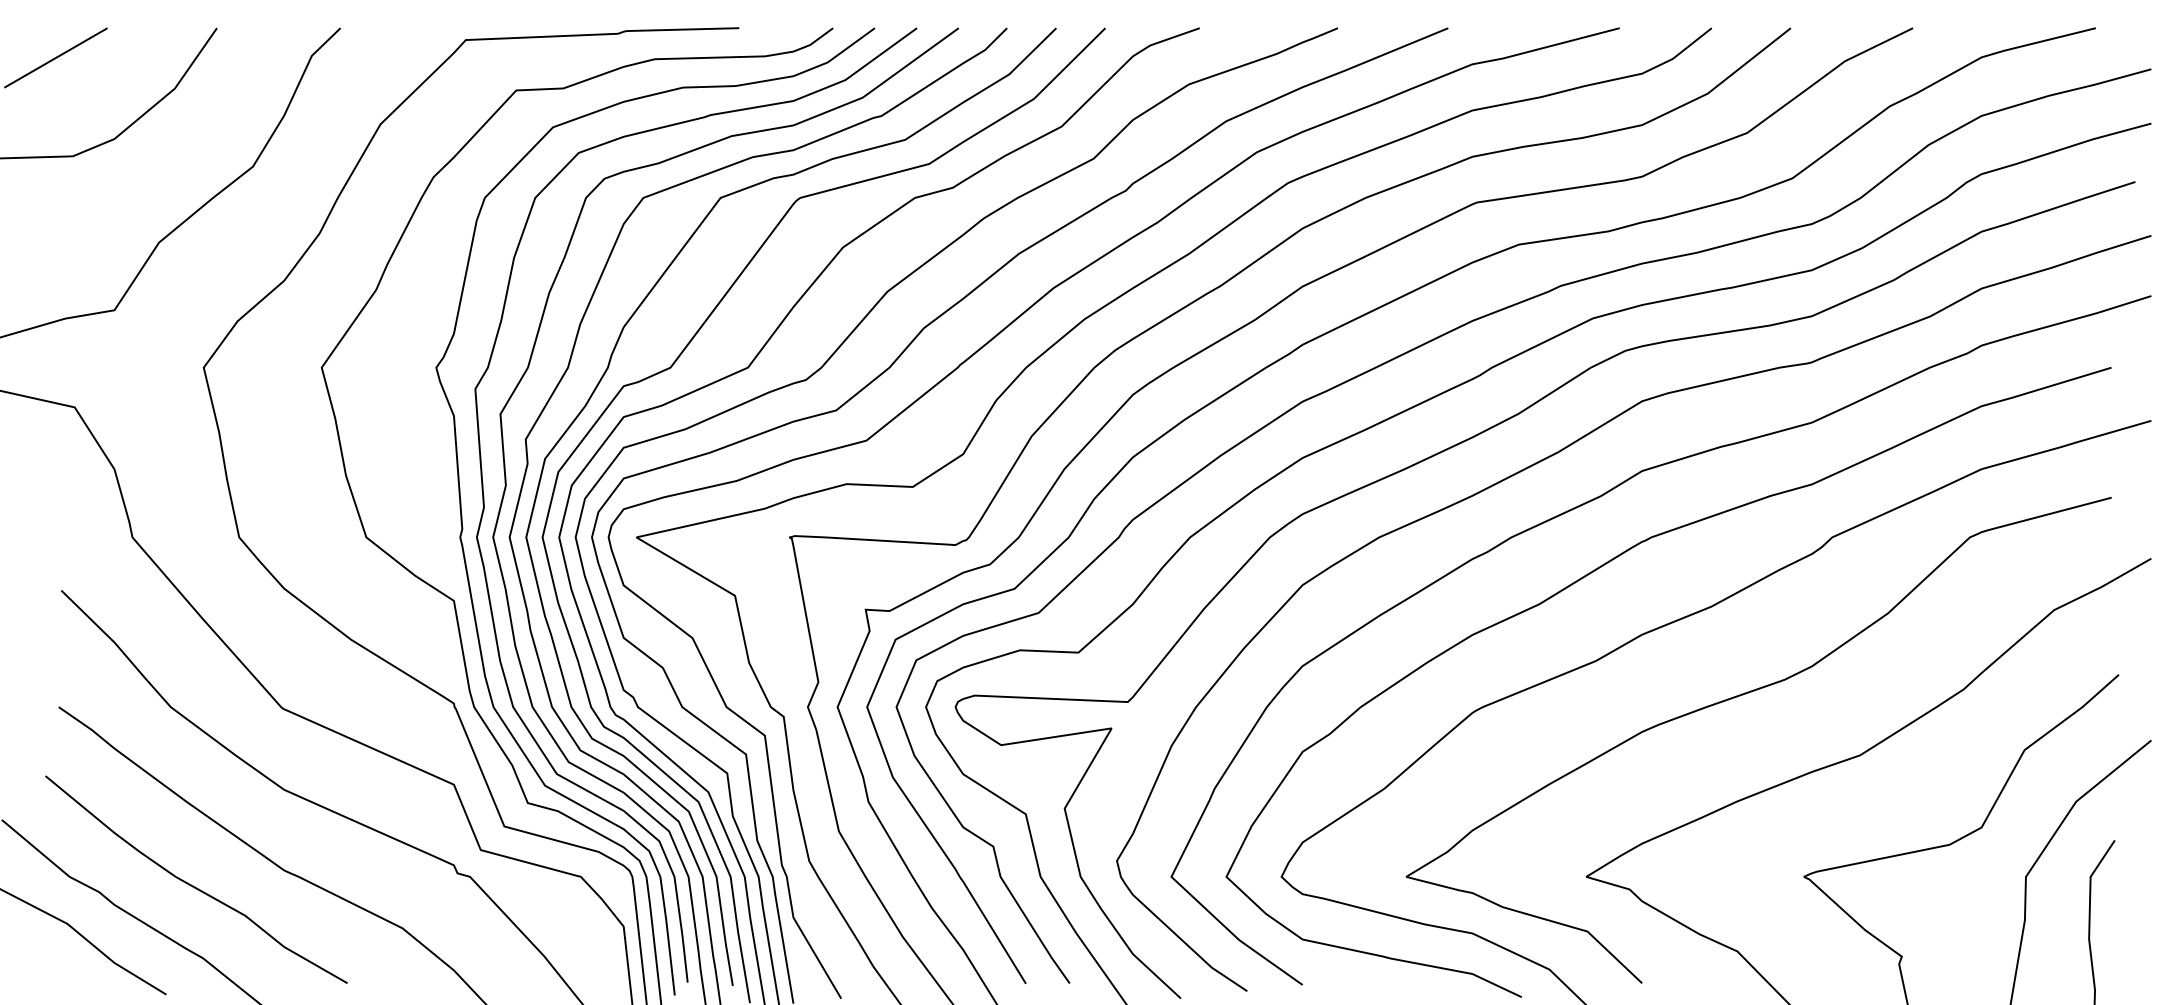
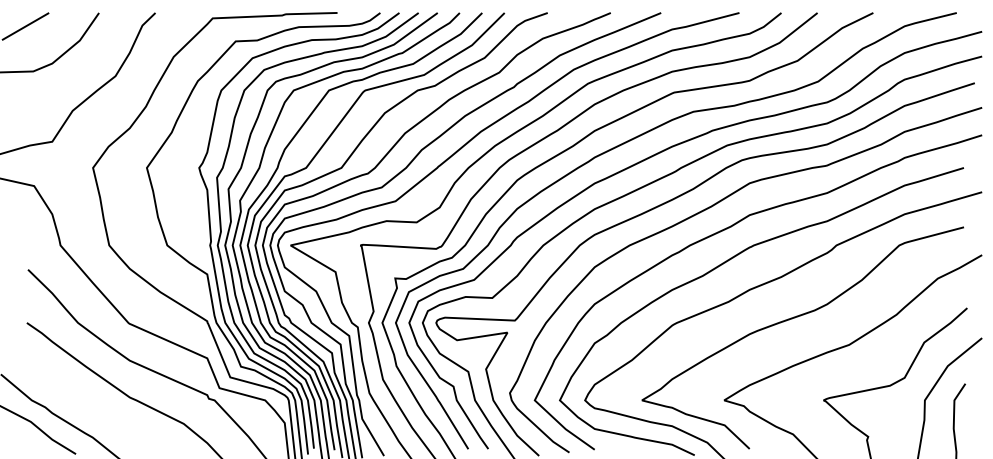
curve: (193, 883) -> (88, 403), removed

